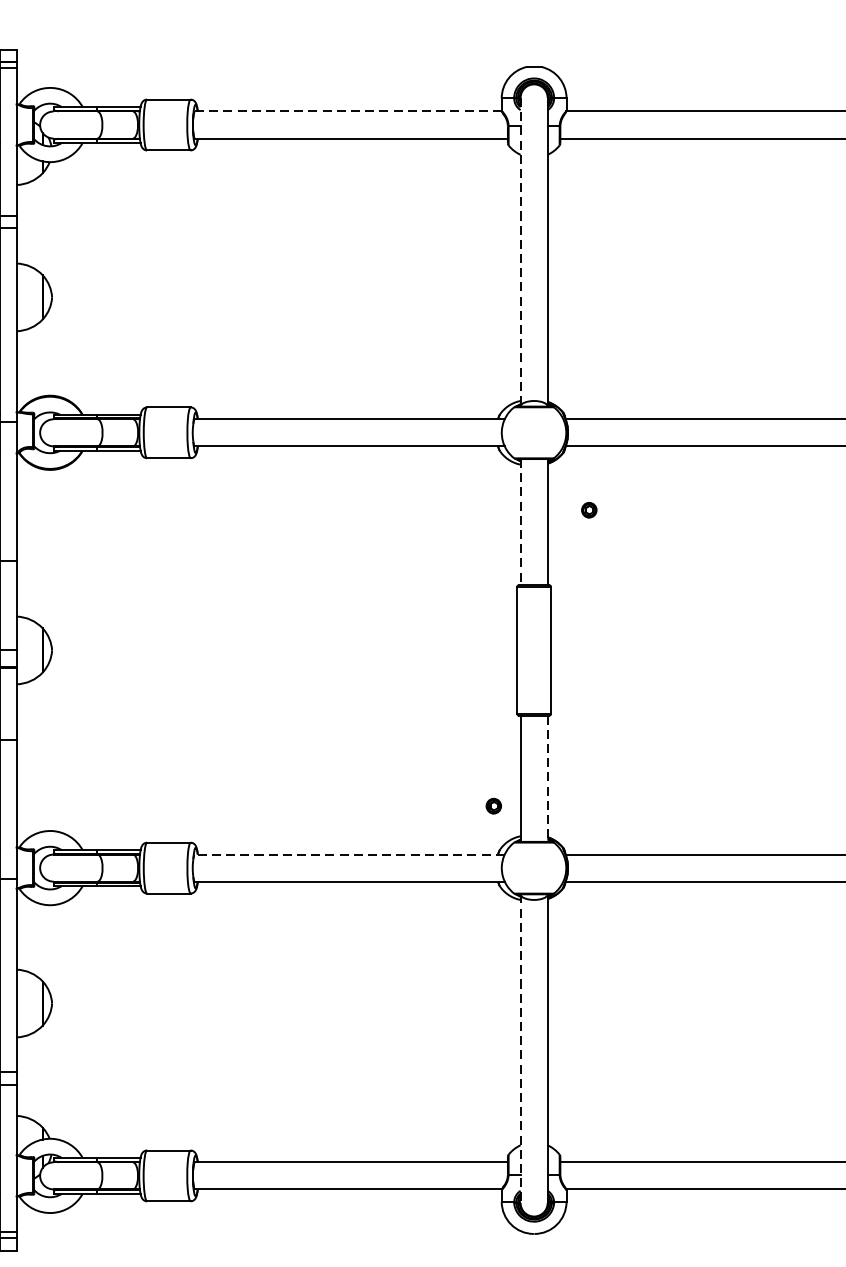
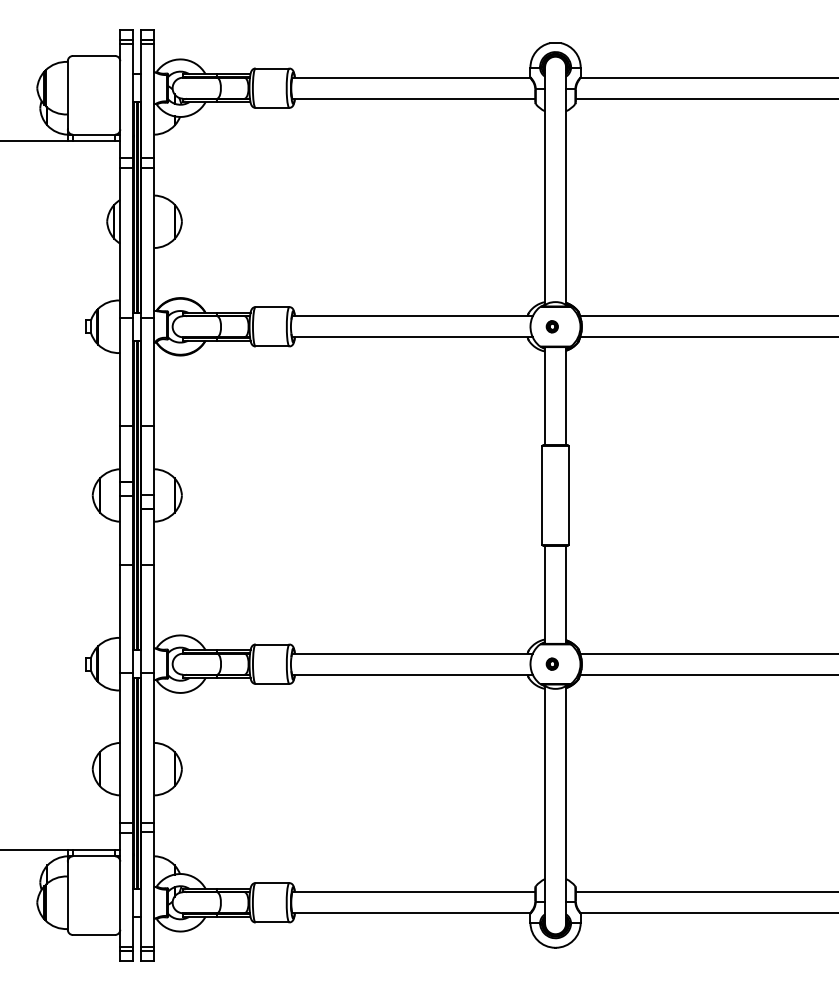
line: (348, 111) -> (411, 77), dashed -> solid
line: (521, 251) -> (545, 186), dashed -> solid
part: (588, 509) -> (551, 326), moved
line: (521, 522) -> (545, 396), dashed -> solid
line: (548, 778) -> (566, 594), dashed -> solid
part: (492, 805) -> (551, 663), moved
line: (349, 854) -> (412, 653), dashed -> solid
line: (521, 1049) -> (545, 804), dashed -> solid

